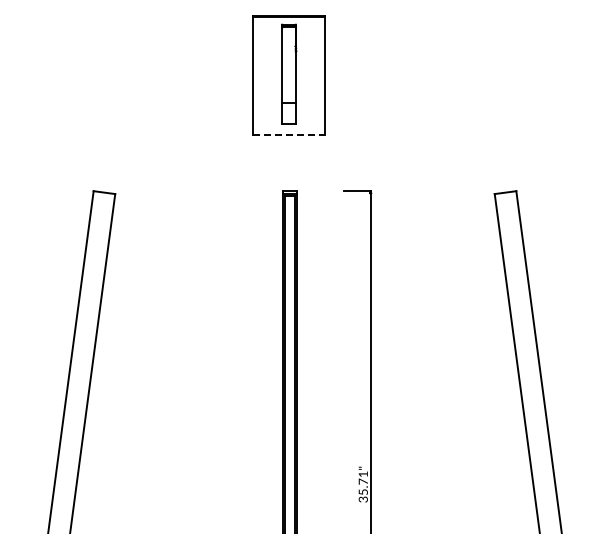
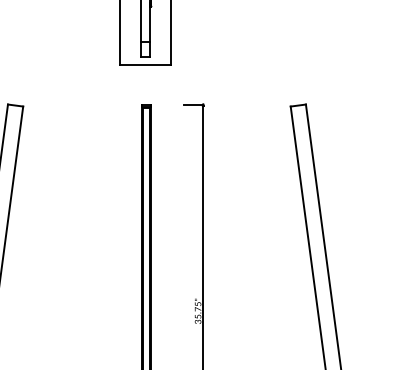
line: (289, 134) -> (146, 64), dashed -> solid
text: (362, 473) -> (197, 303), 35.71" -> 35.75"

